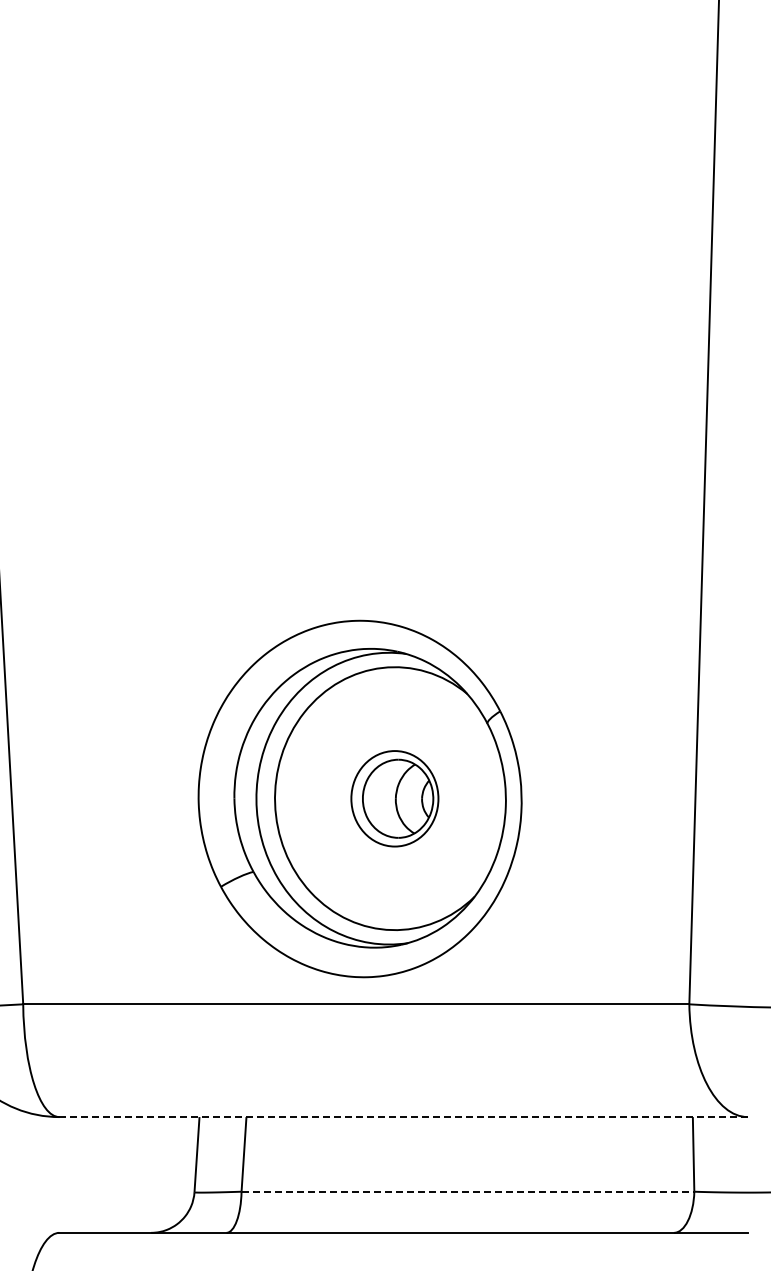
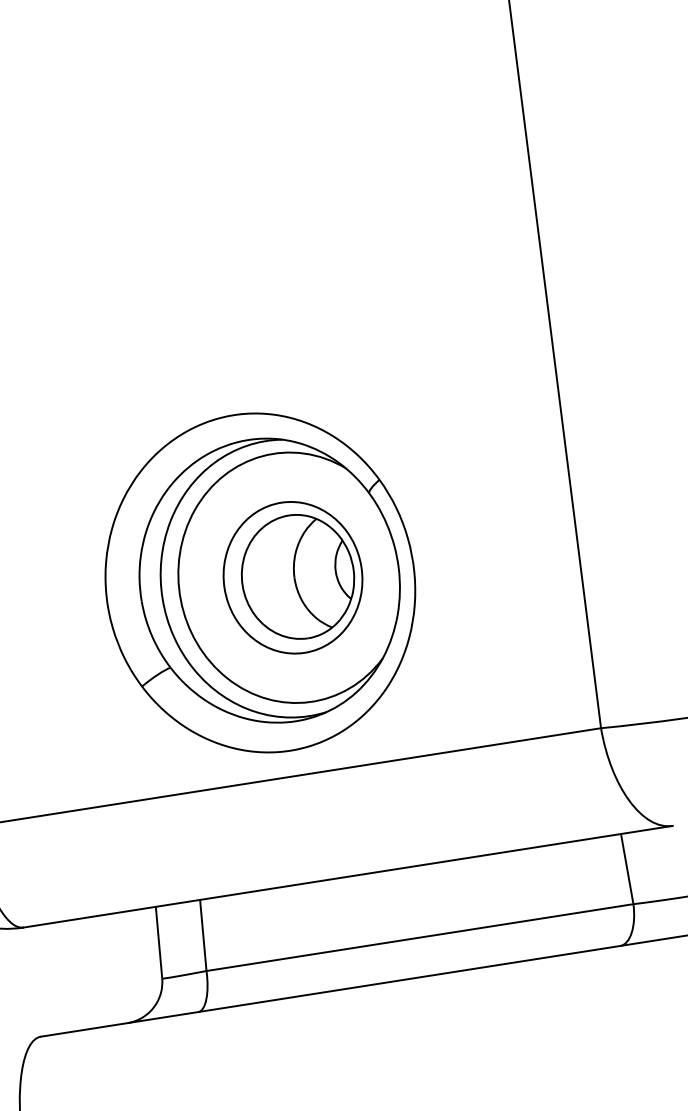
part: (394, 798) -> (292, 577), size x1.67
line: (403, 1117) -> (348, 877), dashed -> solid
line: (468, 1191) -> (420, 937), dashed -> solid

